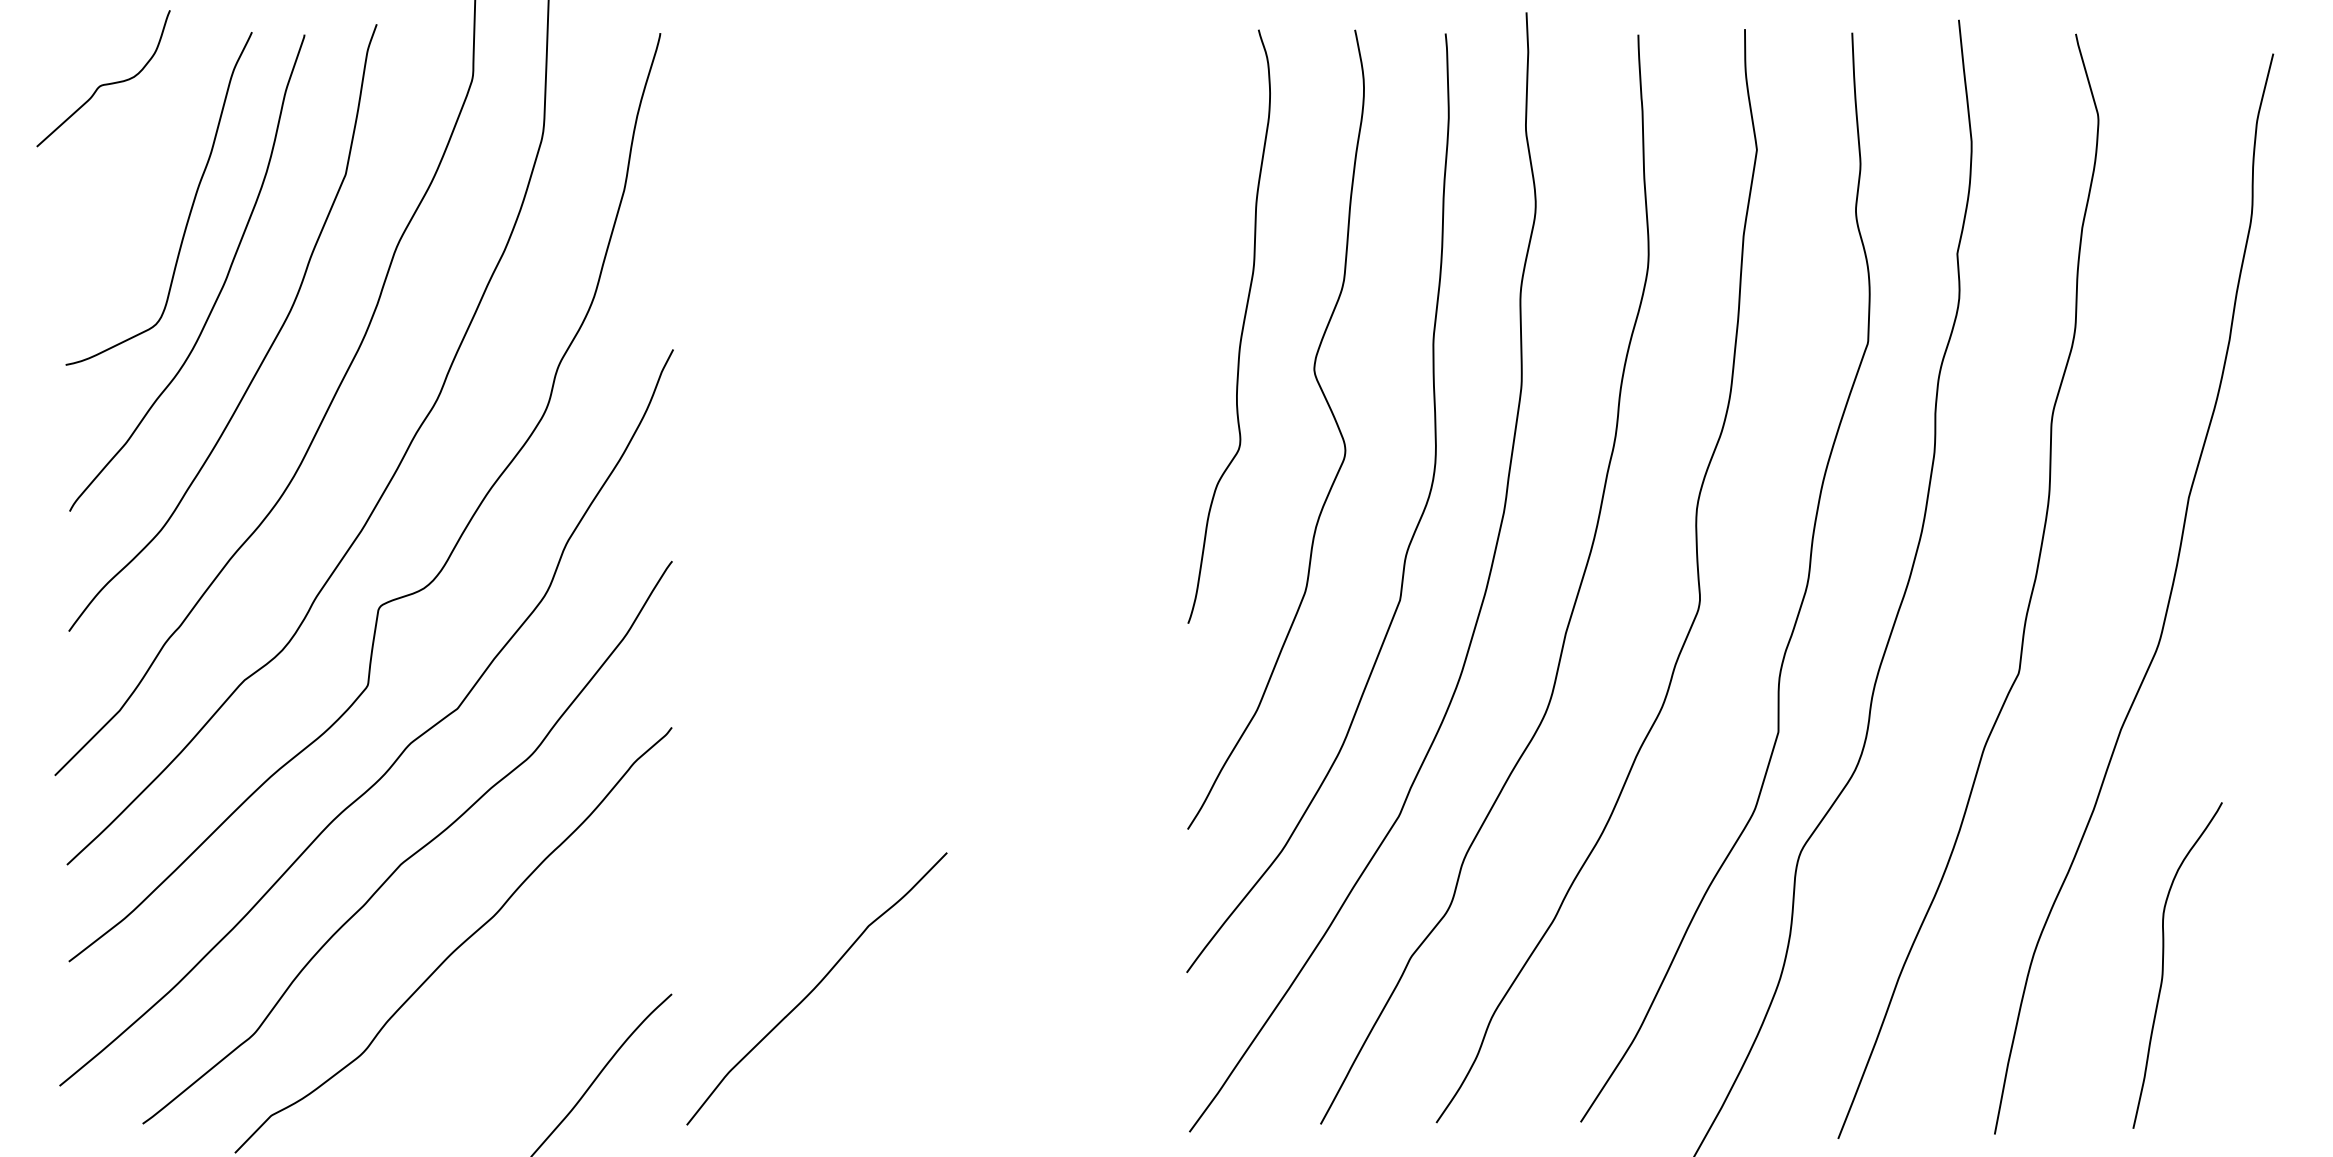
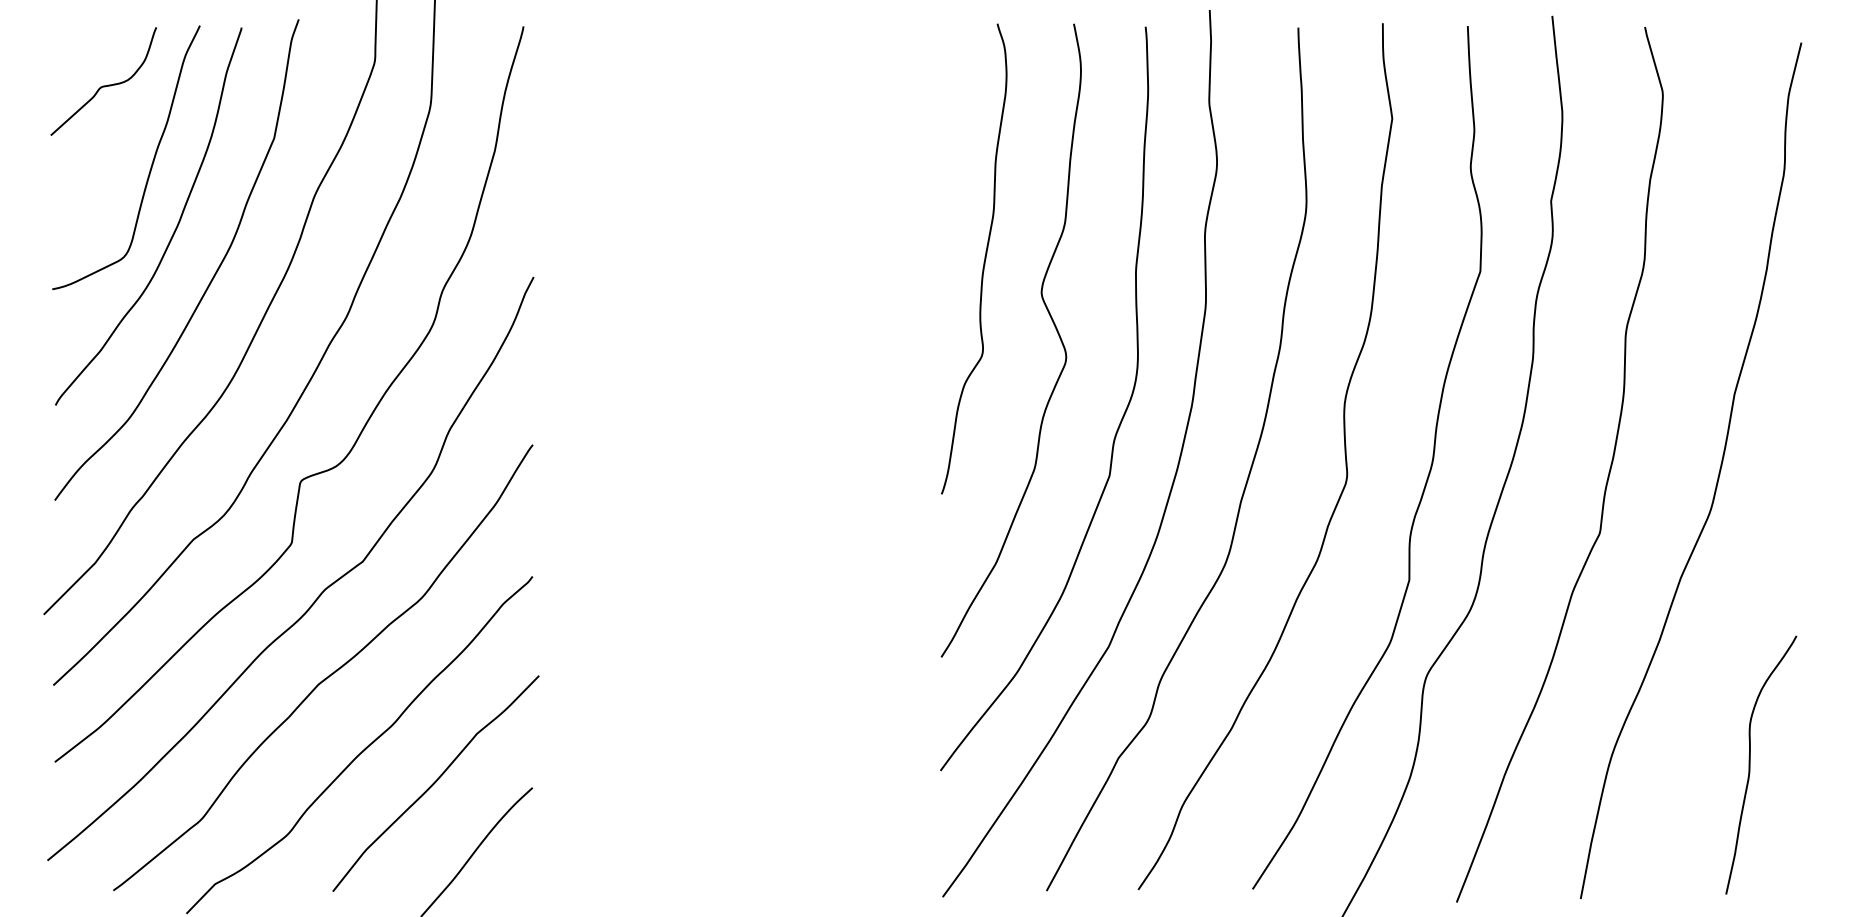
curve: (104, 83) -> (104, 85), moved
curve: (2163, 965) -> (1750, 765), moved
curve: (816, 987) -> (435, 782), moved

